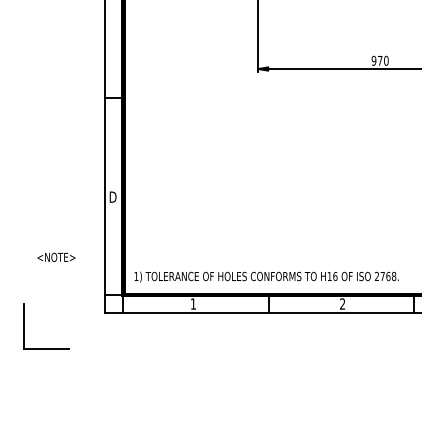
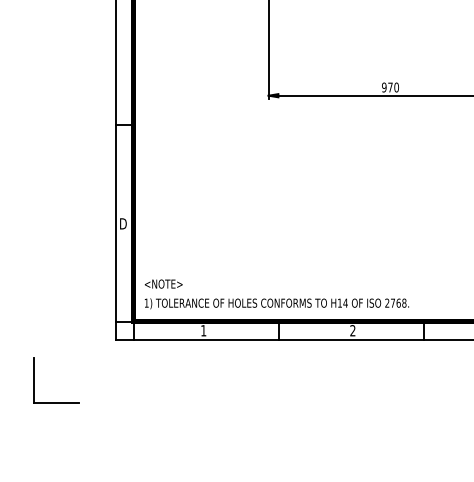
text: (56, 256) -> (163, 283), moved
text: (335, 275) -> (345, 302), H16 -> H14
part: (24, 326) -> (34, 380), moved

